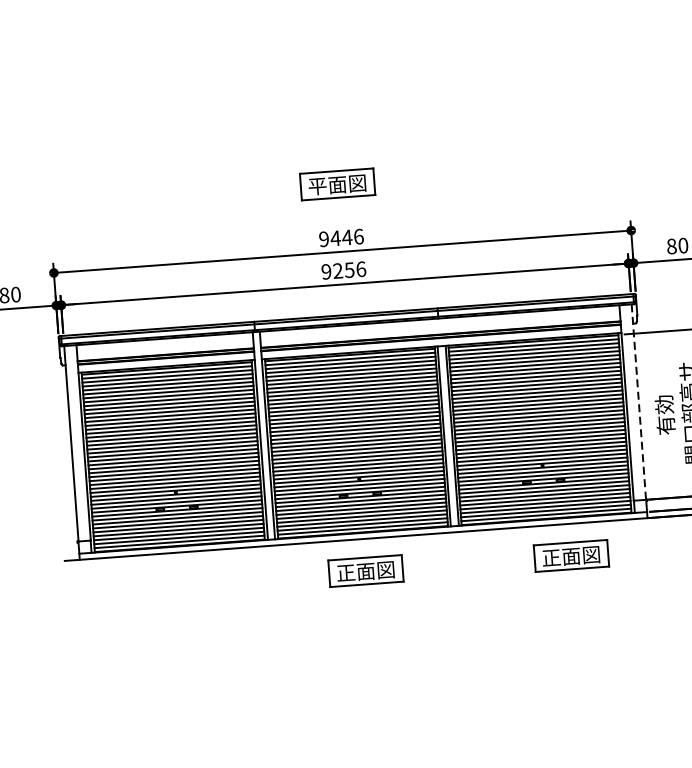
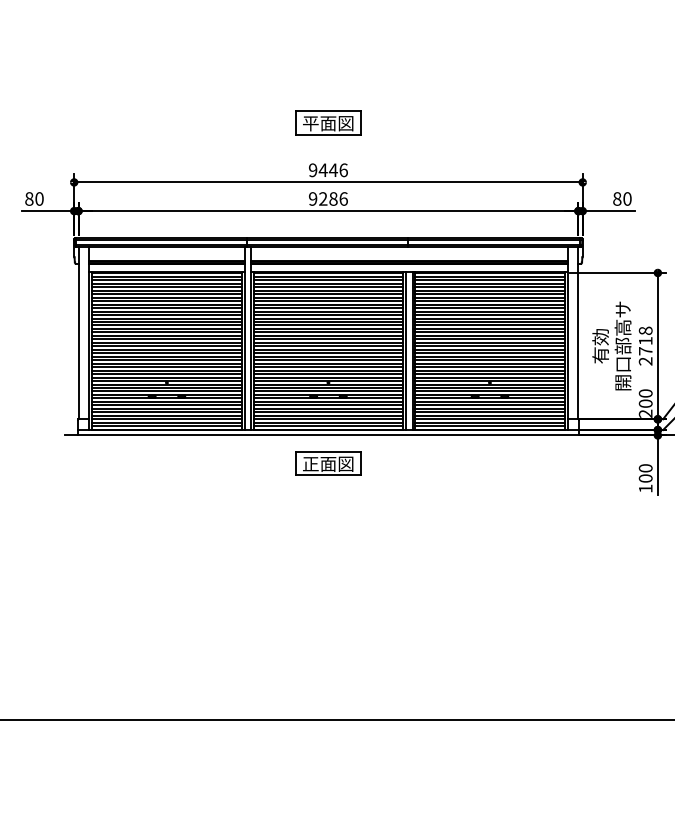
text: (349, 269) -> (333, 198), 9256 -> 9286
line: (638, 402) -> (578, 333), dashed -> solid
part: (571, 555) -> (509, 463), removed

